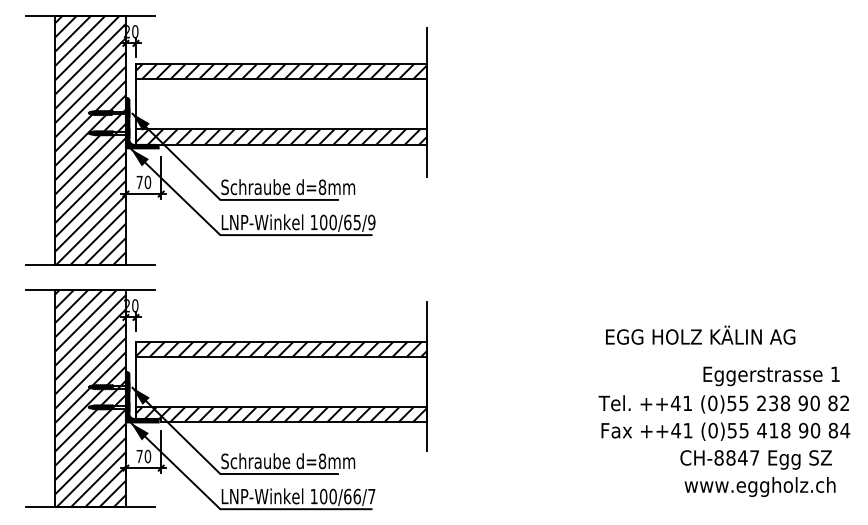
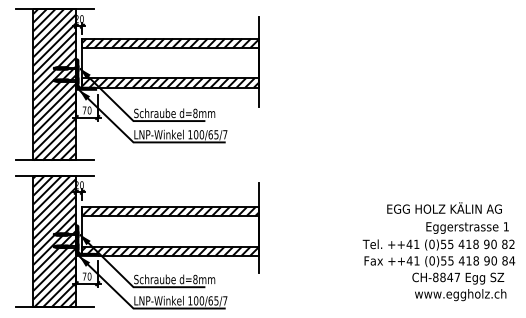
text: (372, 222) -> (225, 134), 100/65/9 -> 100/65/7
text: (700, 334) -> (444, 207), moved
text: (766, 403) -> (464, 244), 238 -> 418
text: (357, 495) -> (216, 300), 100/66/7 -> 100/65/7

